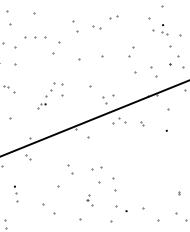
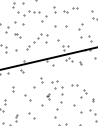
part: (50, 94) -> (37, 41), size x1.43
part: (149, 180) -> (79, 91), added

